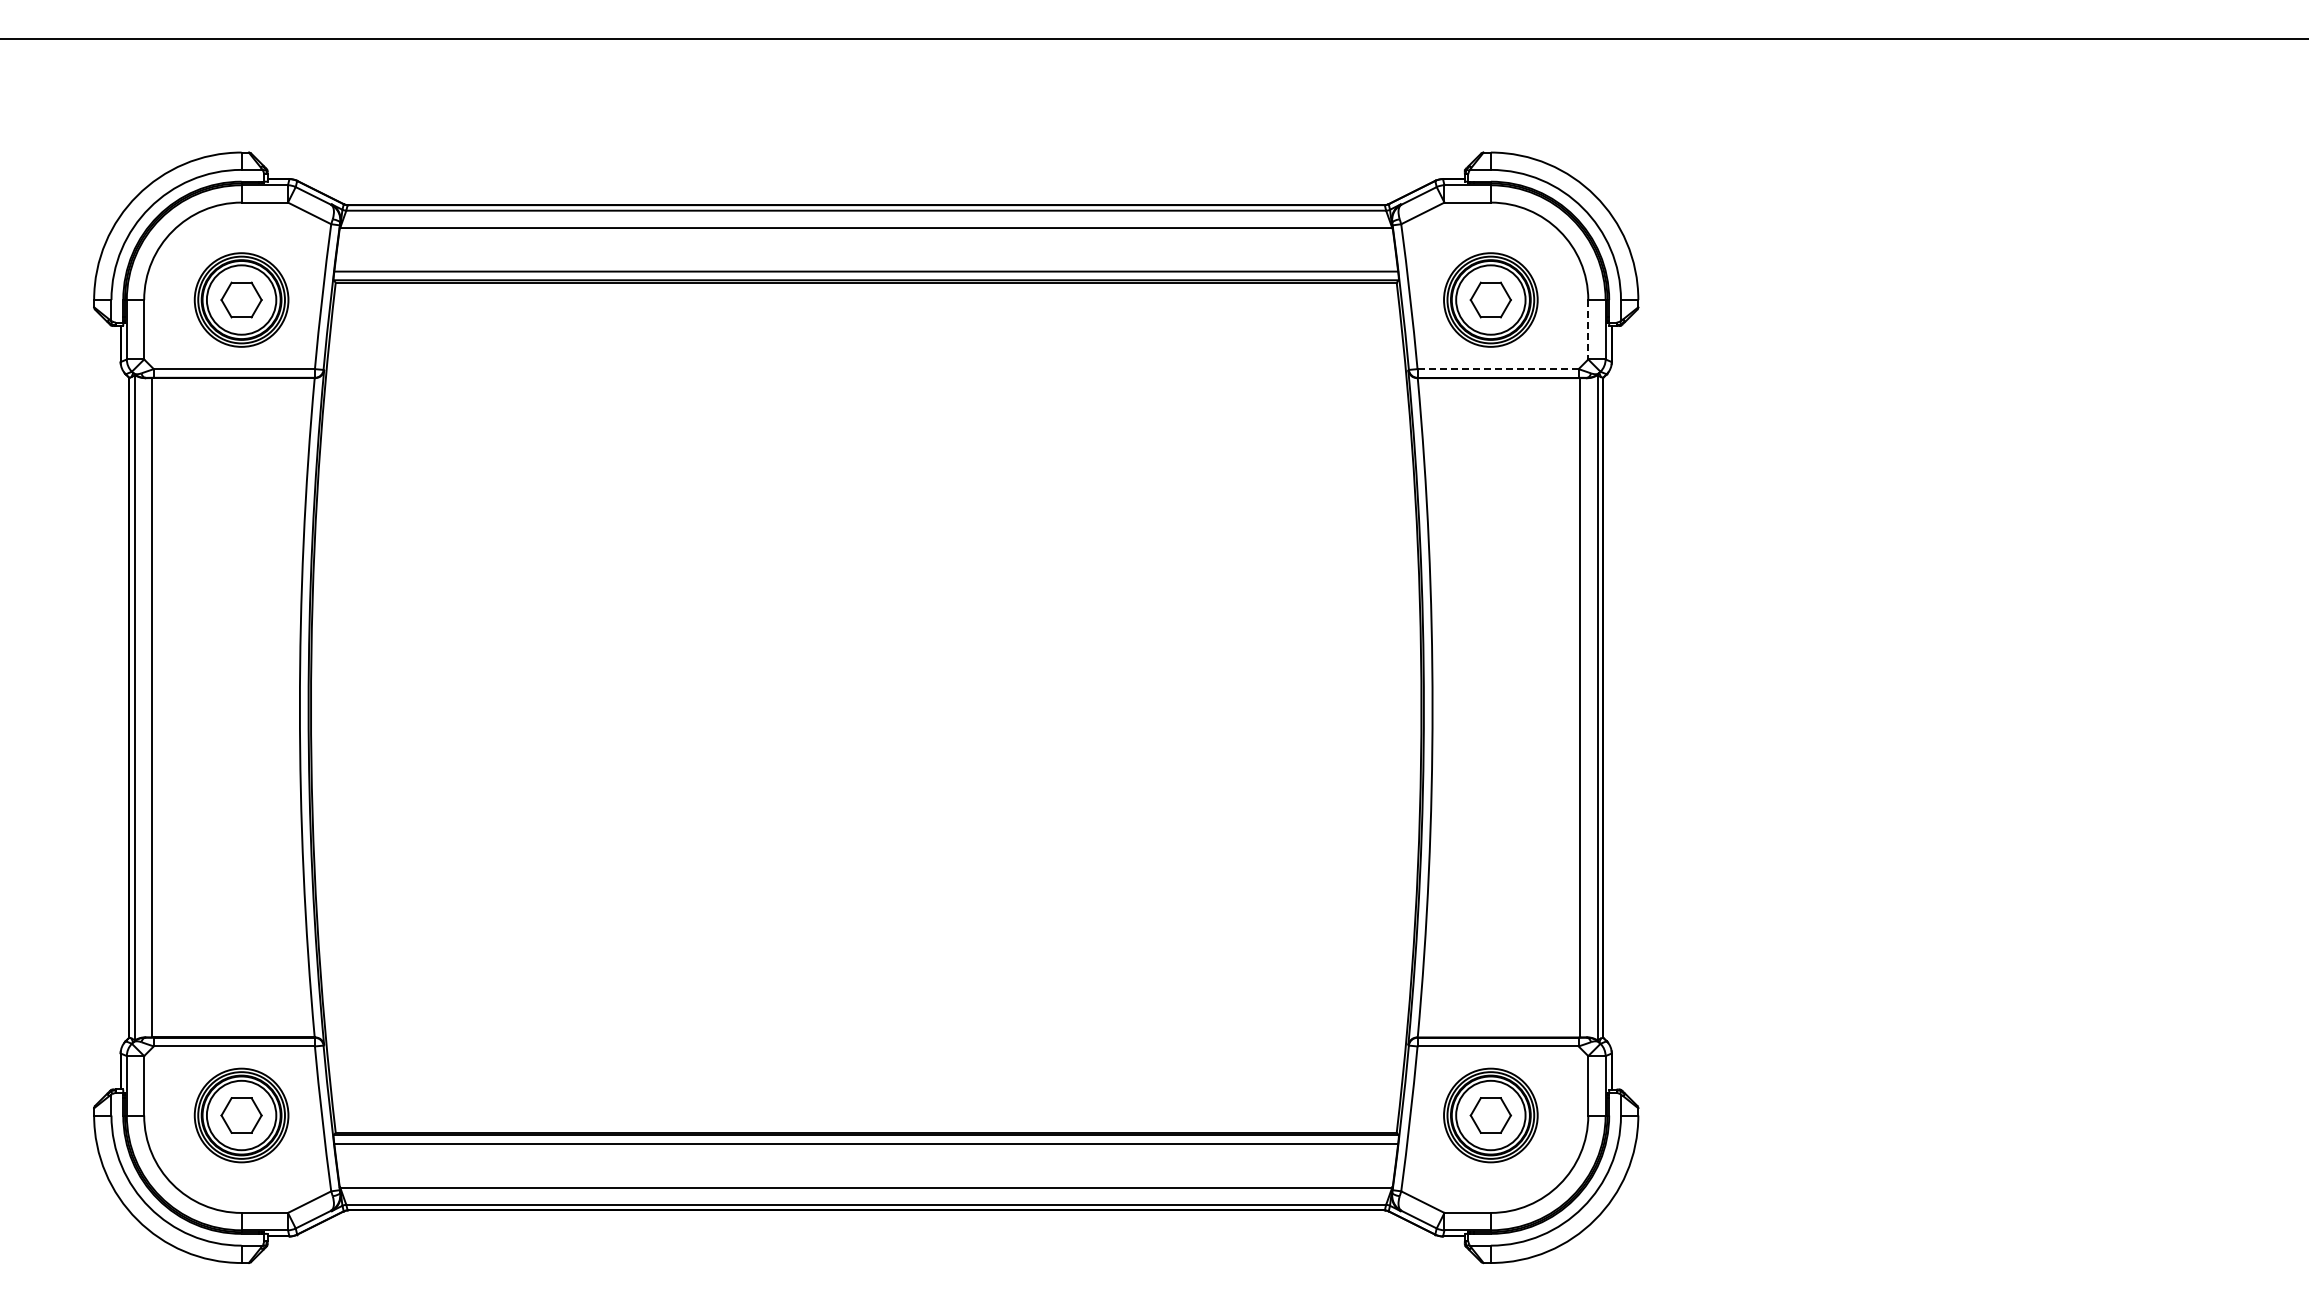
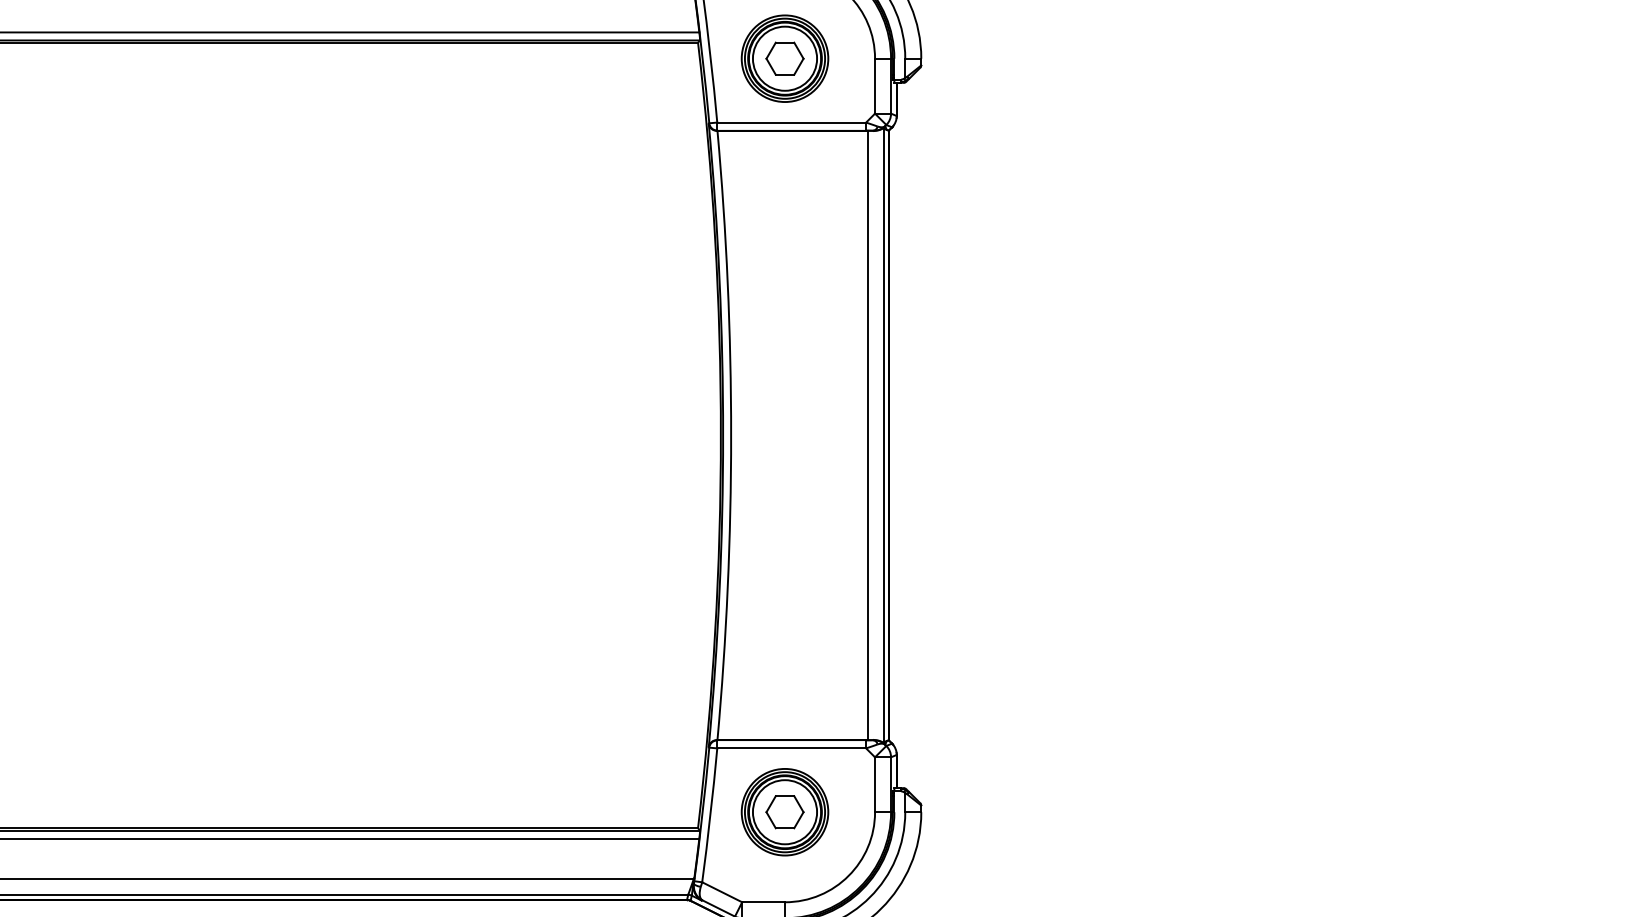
line: (1588, 329) -> (875, 85), dashed -> solid
line: (1498, 369) -> (792, 122), dashed -> solid

